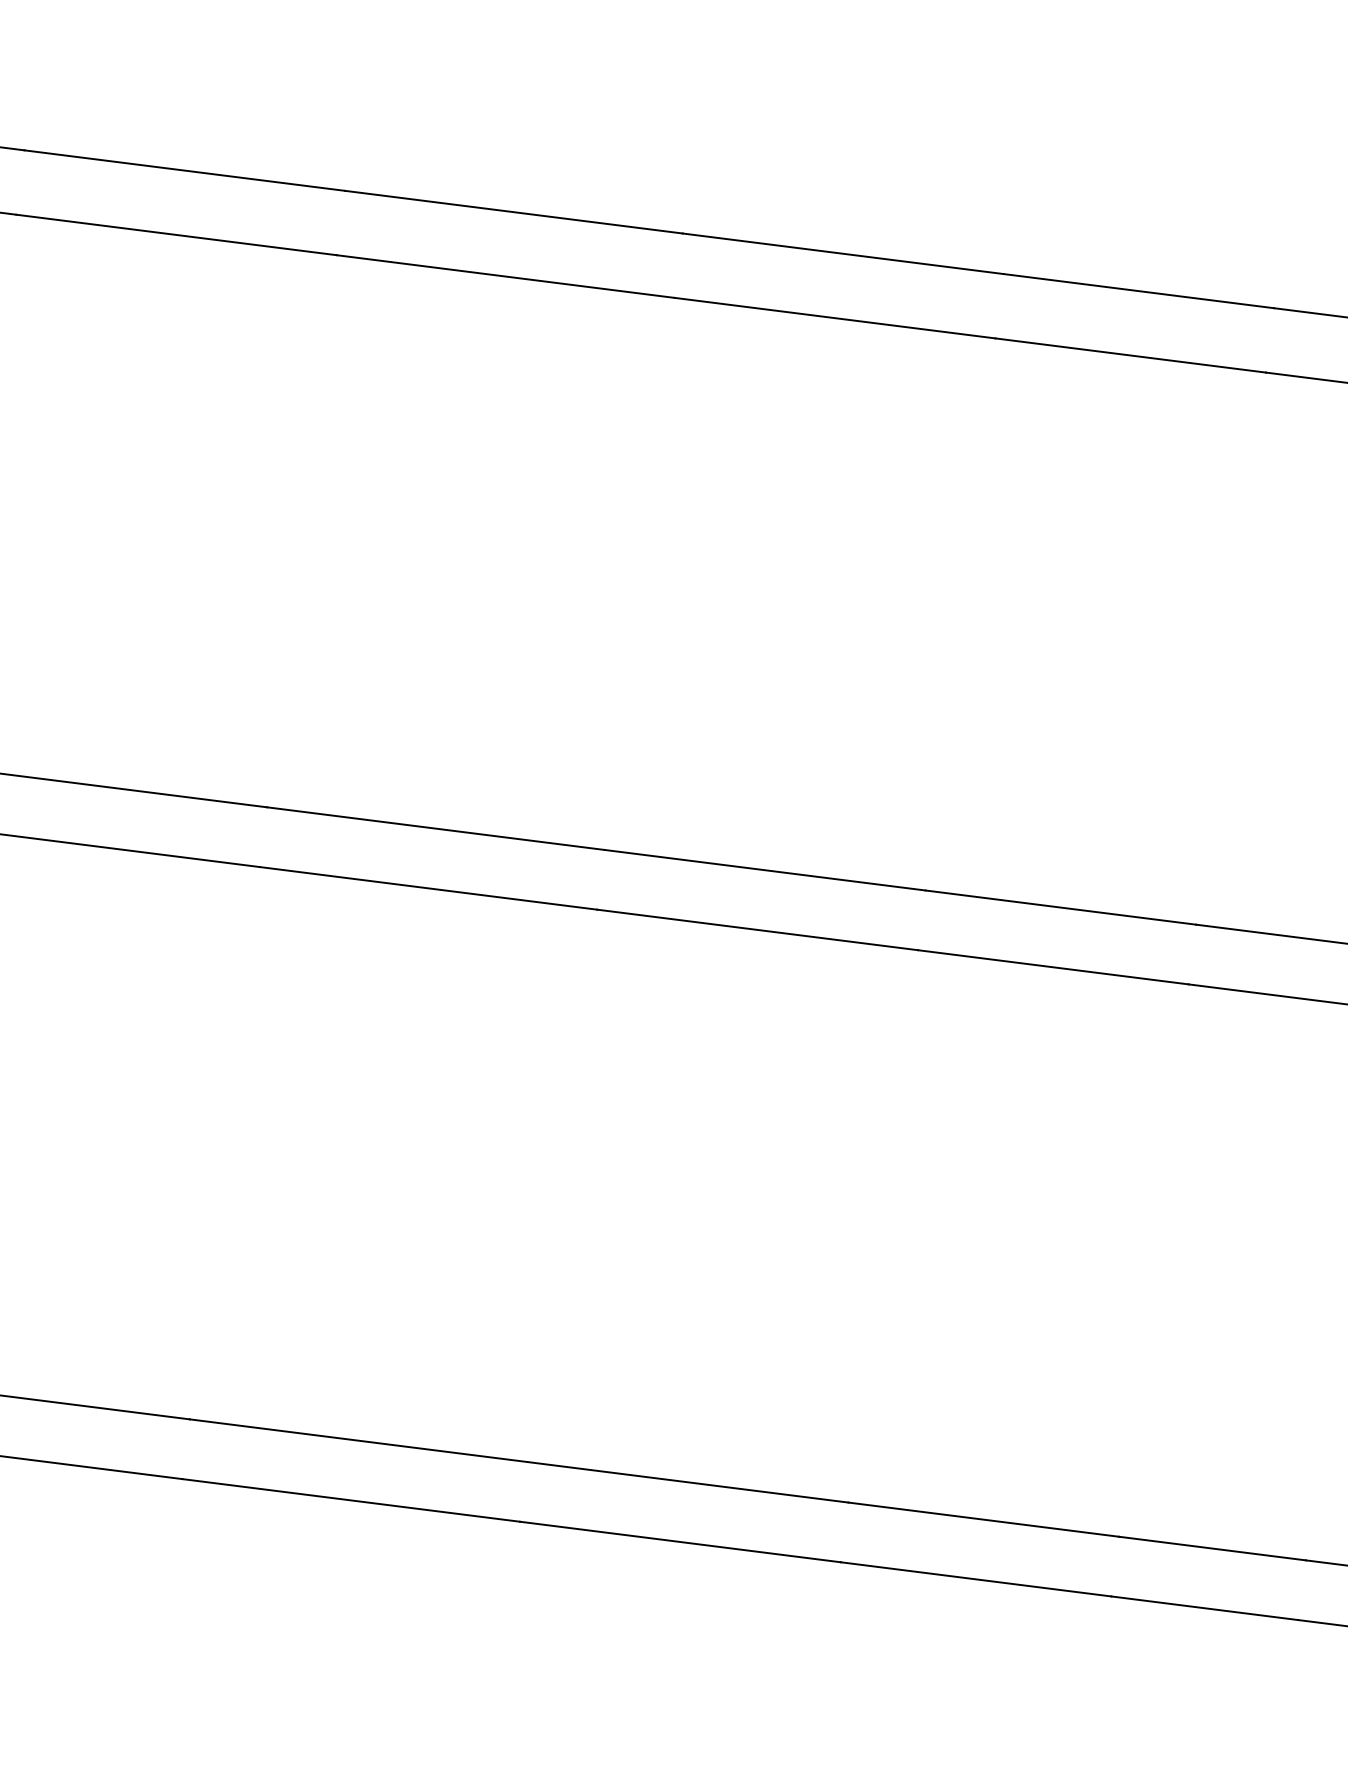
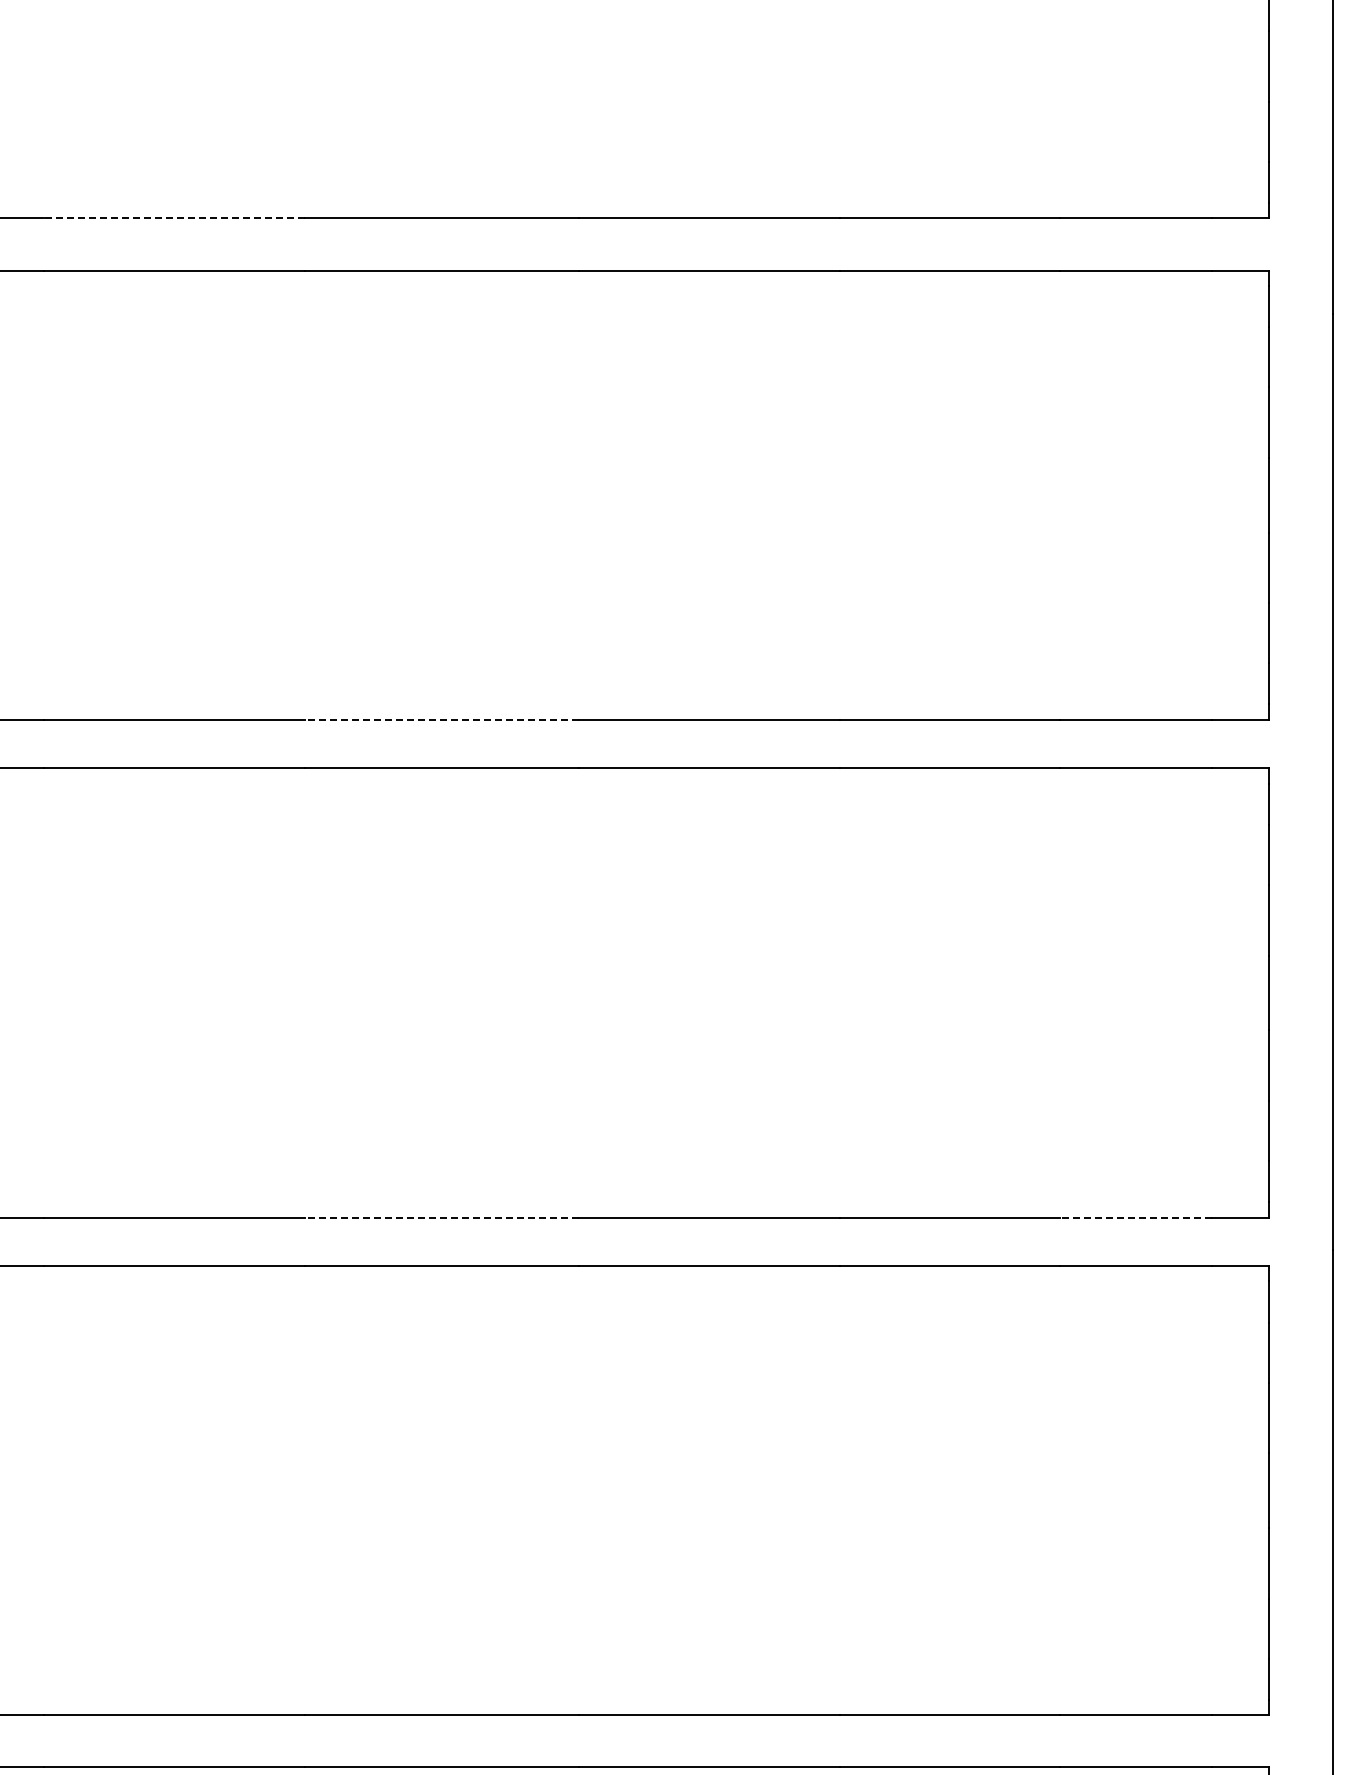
line: (183, 170) -> (173, 218), solid -> dashed
line: (435, 828) -> (441, 719), solid -> dashed
line: (357, 1440) -> (441, 1217), solid -> dashed
line: (1211, 1548) -> (1135, 1217), solid -> dashed

